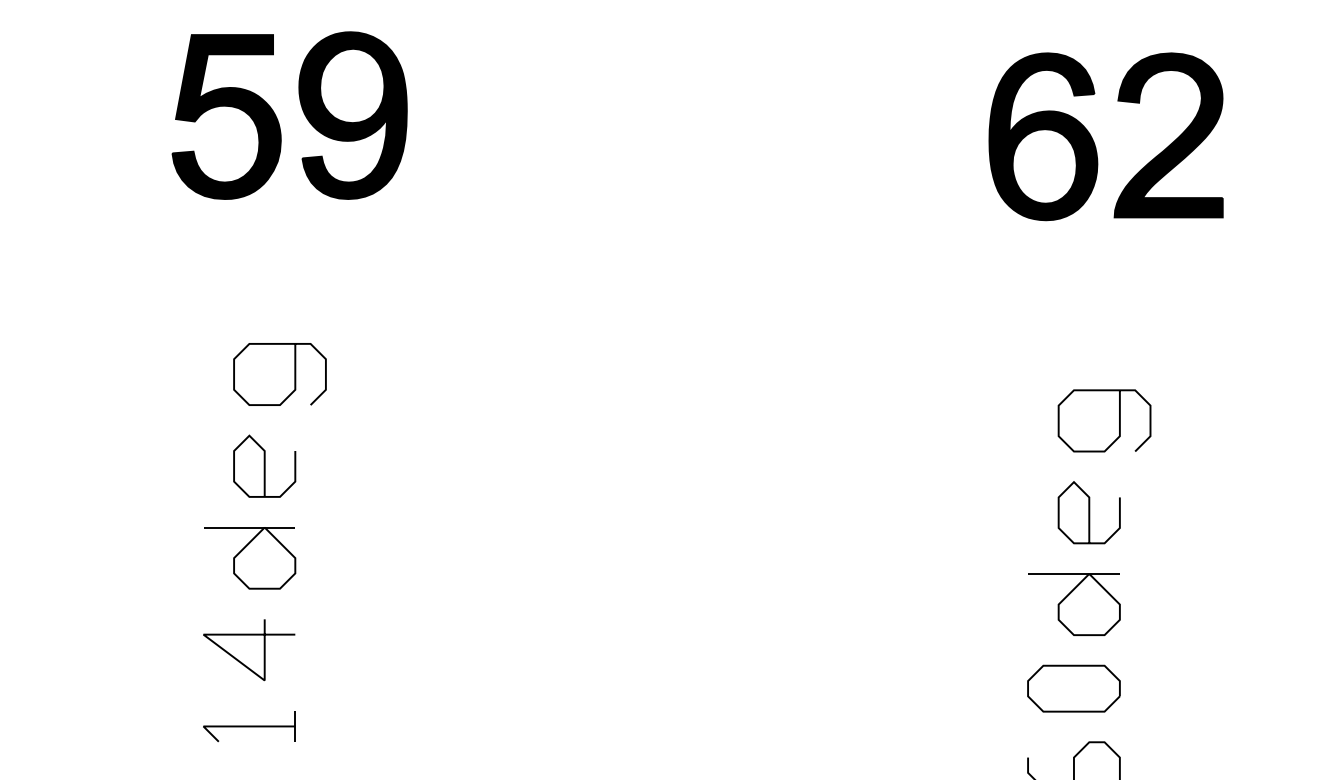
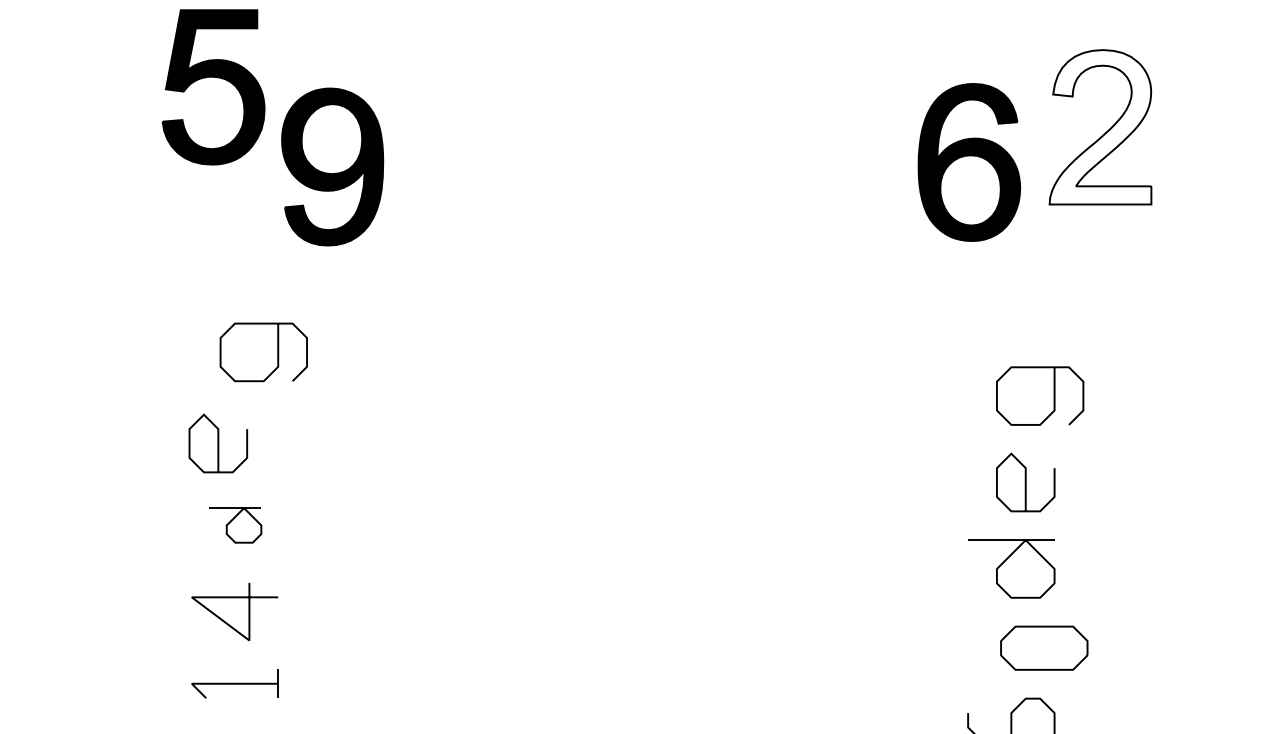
part: (230, 107) -> (217, 78), moved
part: (352, 115) -> (332, 166), moved
fill: (1168, 135) -> (1100, 127), removed
part: (1043, 136) -> (969, 162), moved
curve: (264, 465) -> (218, 442), moved
part: (250, 558) -> (236, 525), size x0.6
part: (1073, 688) -> (1043, 648), moved

